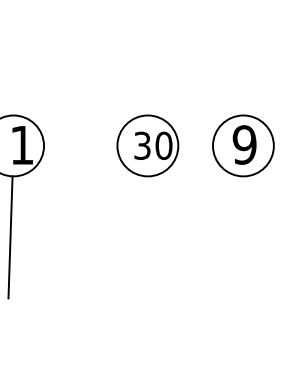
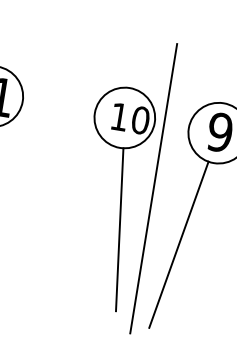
text: (142, 145) -> (119, 116), 30 -> 10
line: (187, 211) -> (153, 188), added
line: (160, 257) -> (119, 229), added
line: (221, 262) -> (178, 244), added

